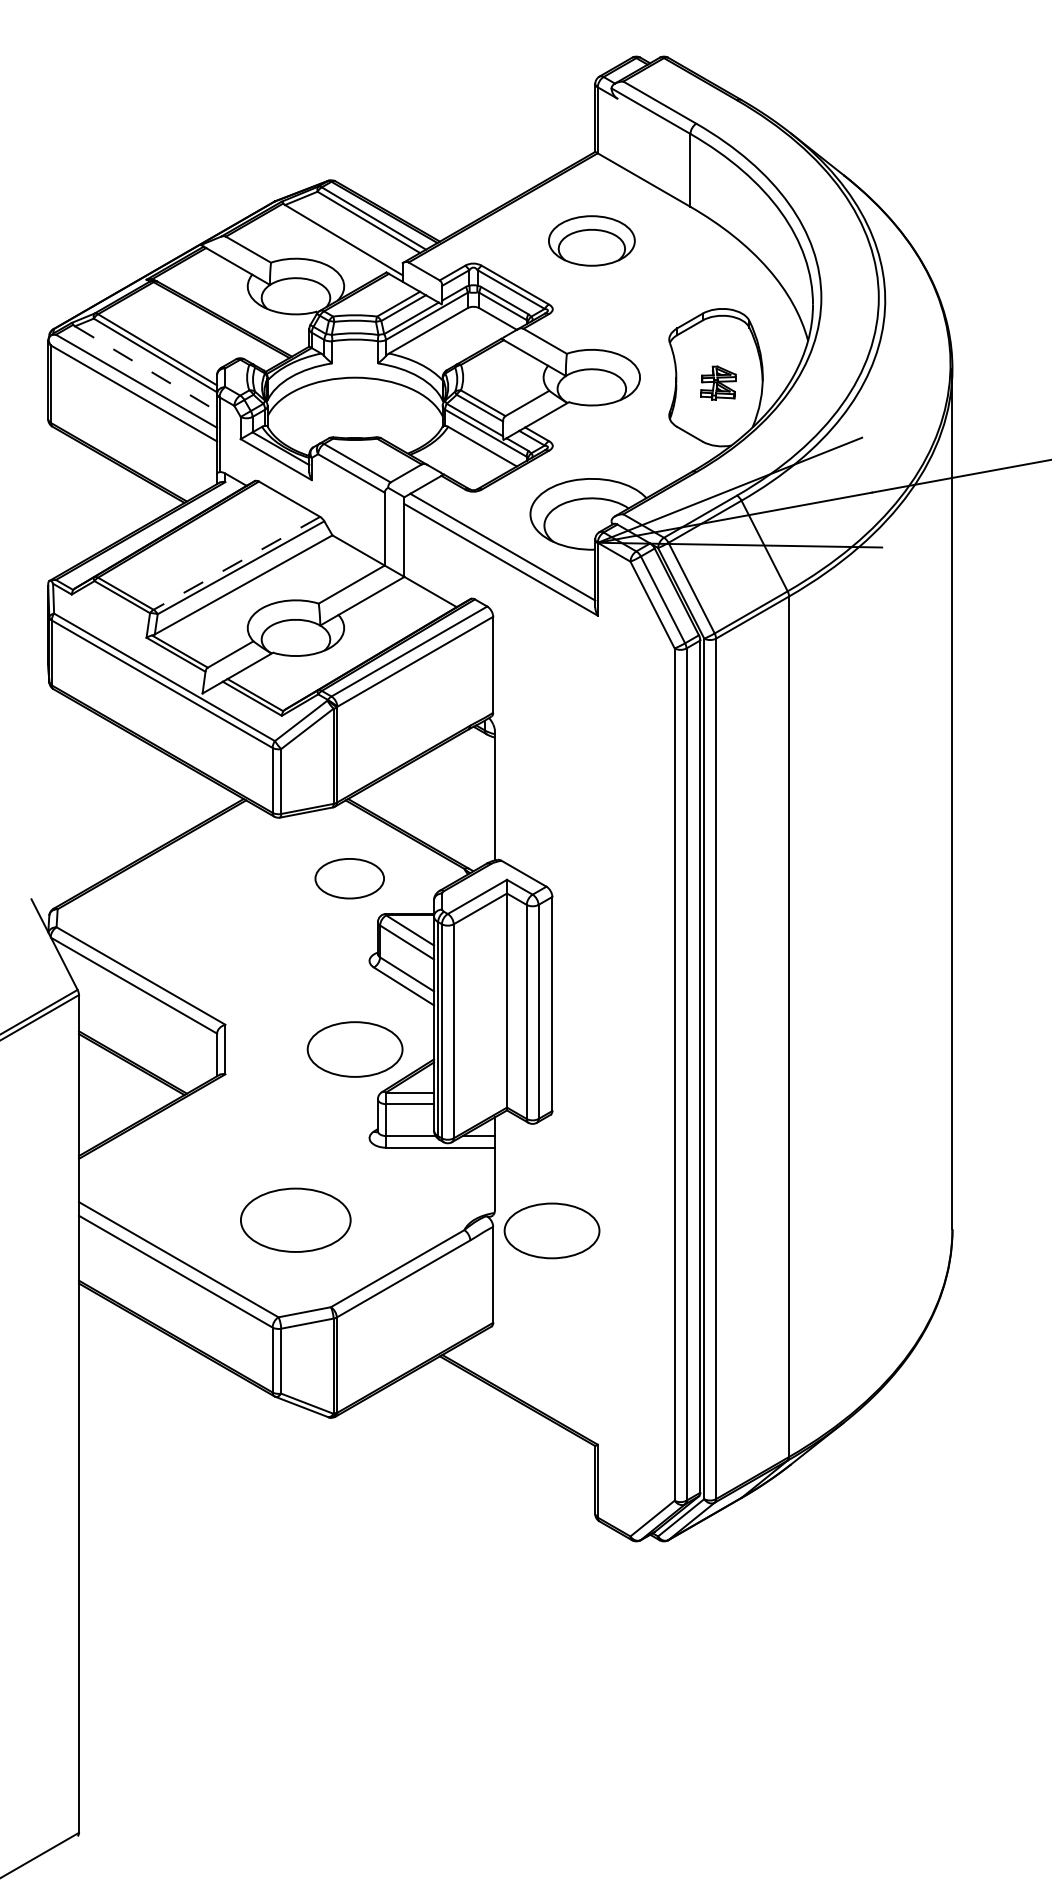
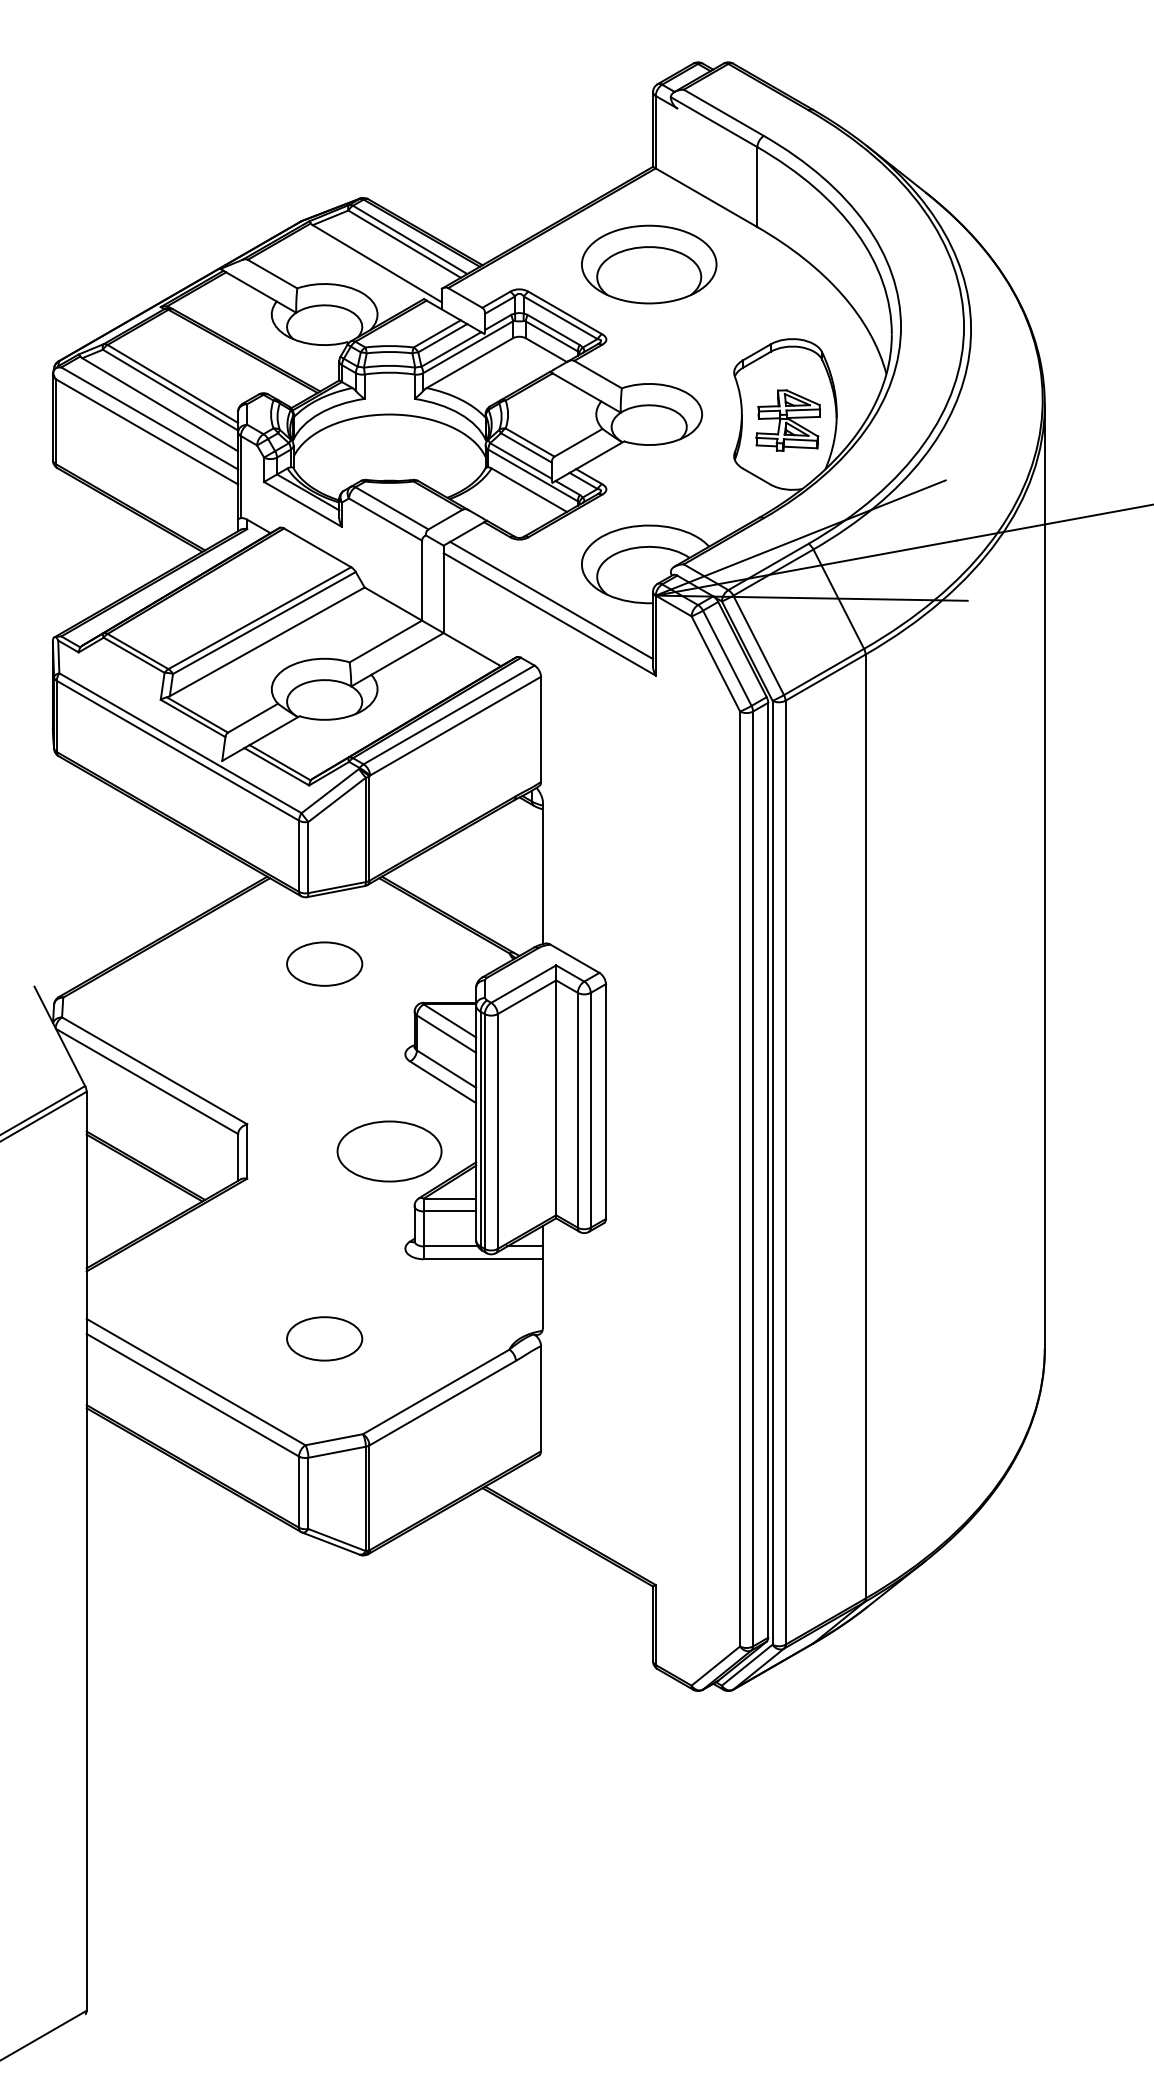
part: (592, 240) -> (649, 264), size x1.43
line: (146, 368) -> (160, 404), dashed -> solid
part: (717, 383) -> (787, 420), size x1.67
line: (236, 563) -> (259, 618), dashed -> solid
part: (349, 878) -> (324, 963), moved
part: (295, 1219) -> (324, 1338), size x0.62
part: (551, 1230) -> (605, 1350), removed

